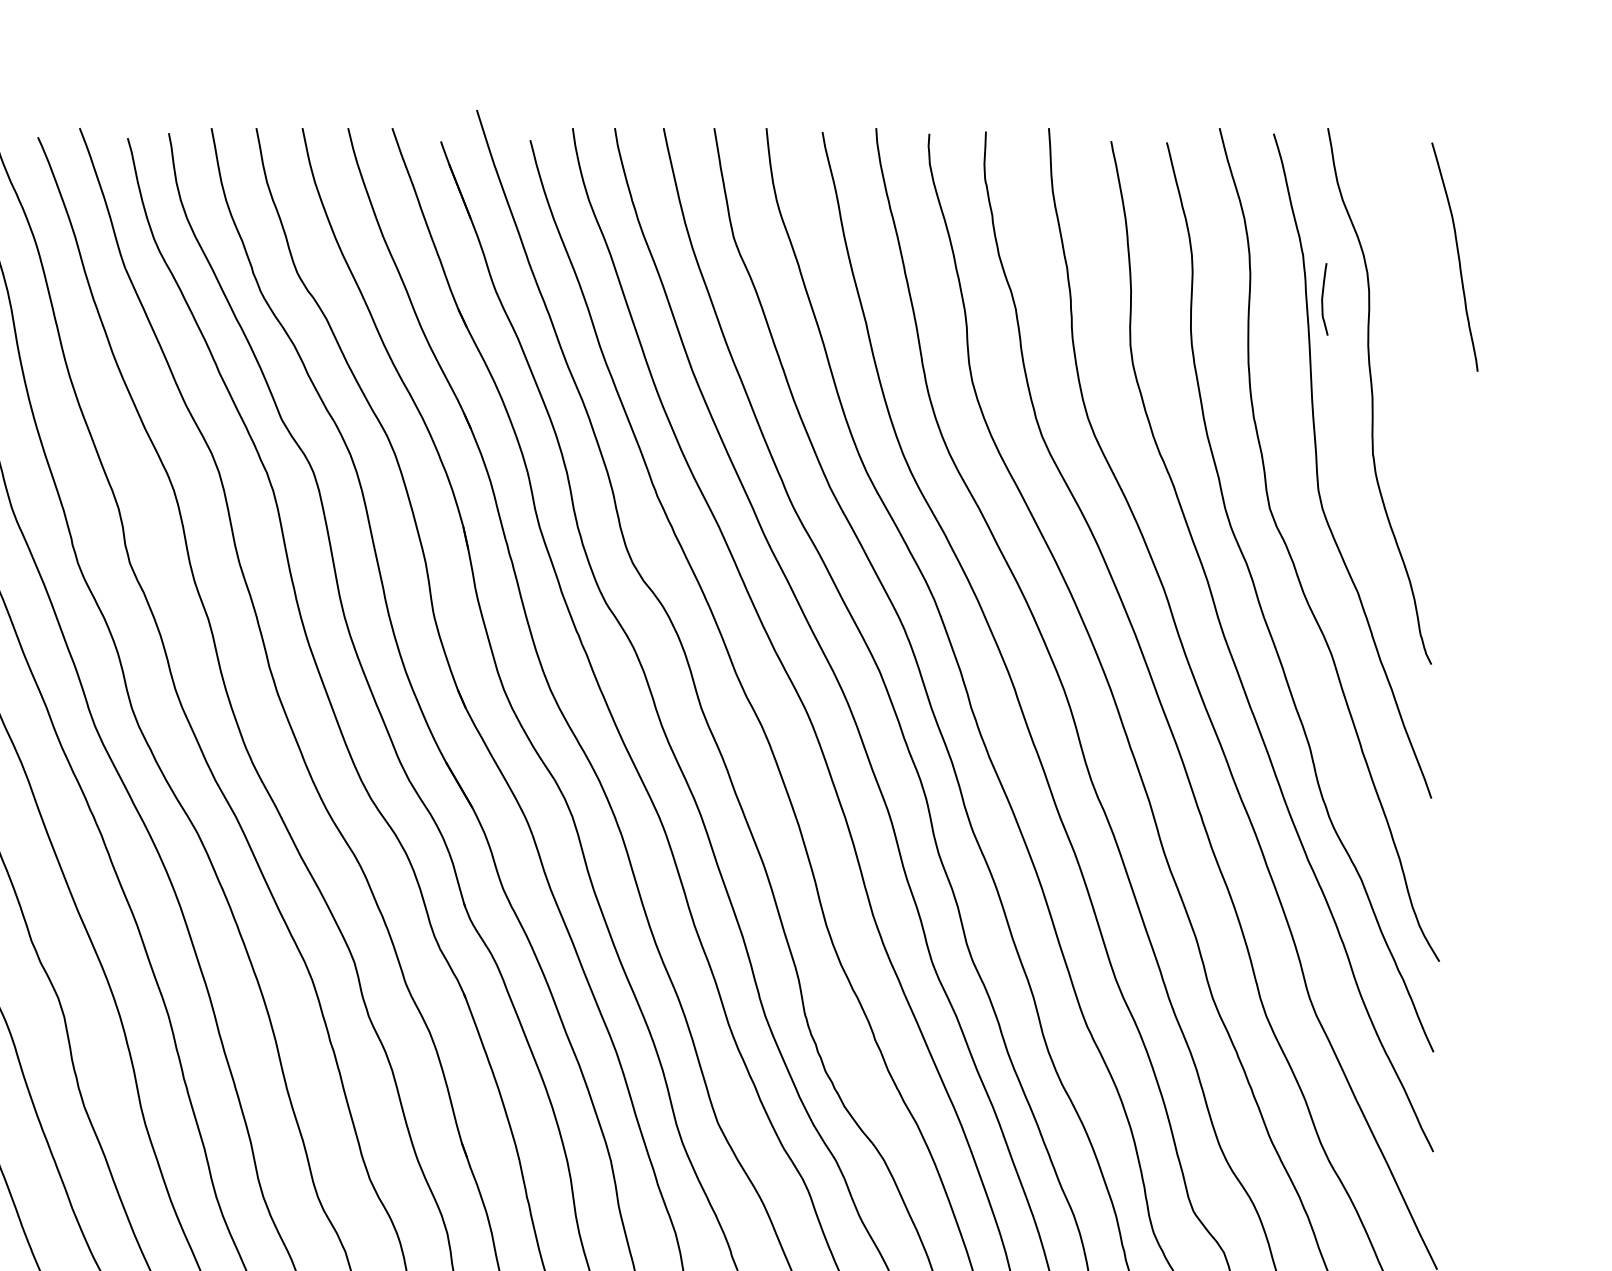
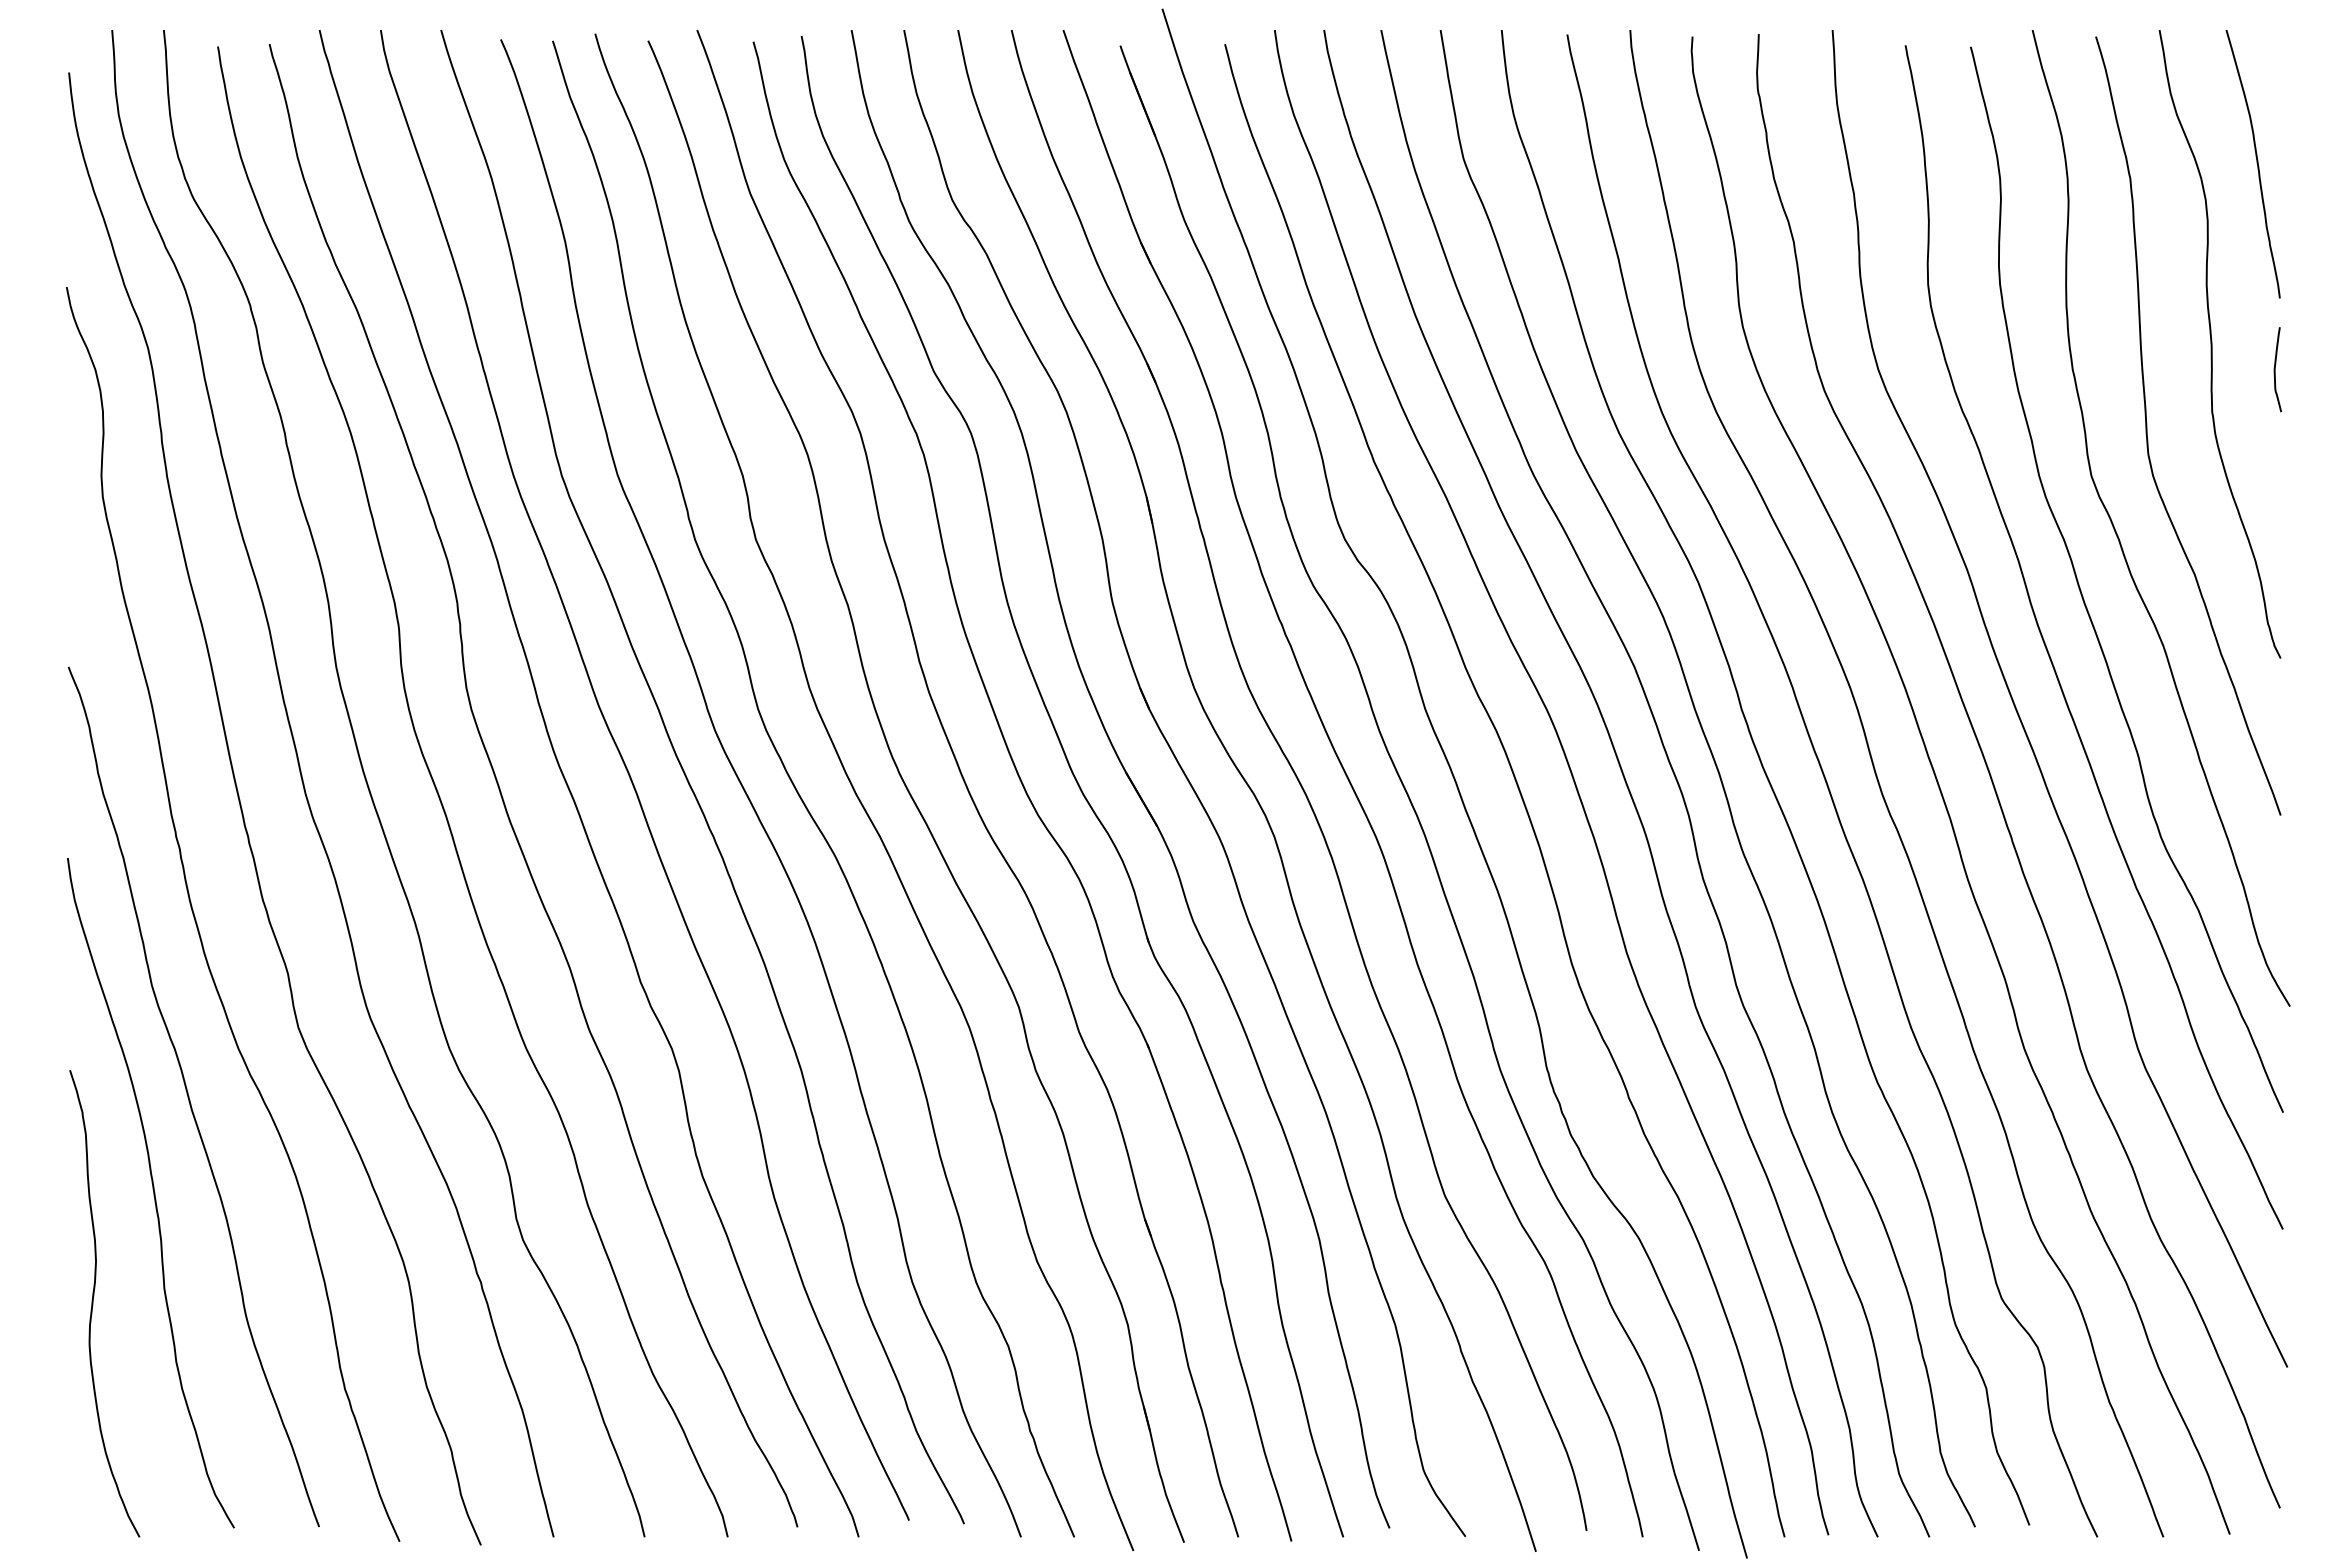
curve: (1457, 256) -> (2256, 163), moved
curve: (1322, 299) -> (2275, 369), moved

